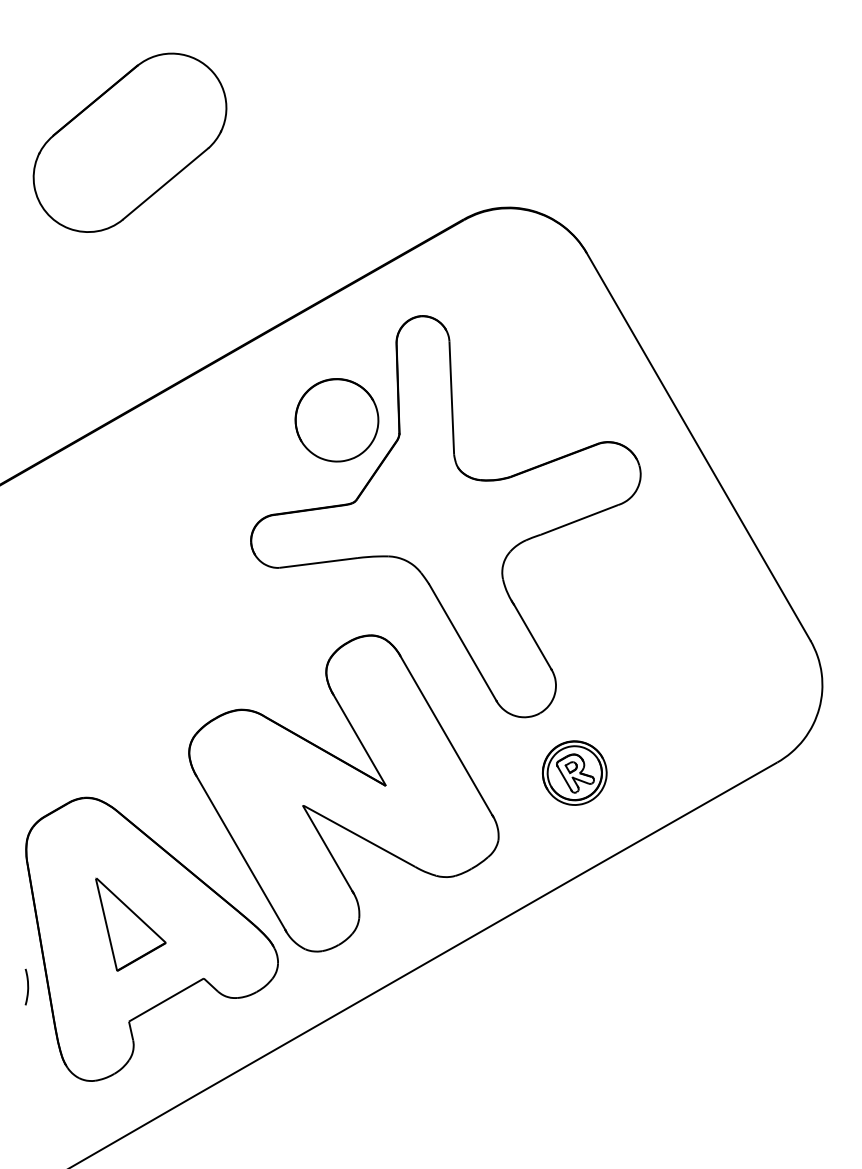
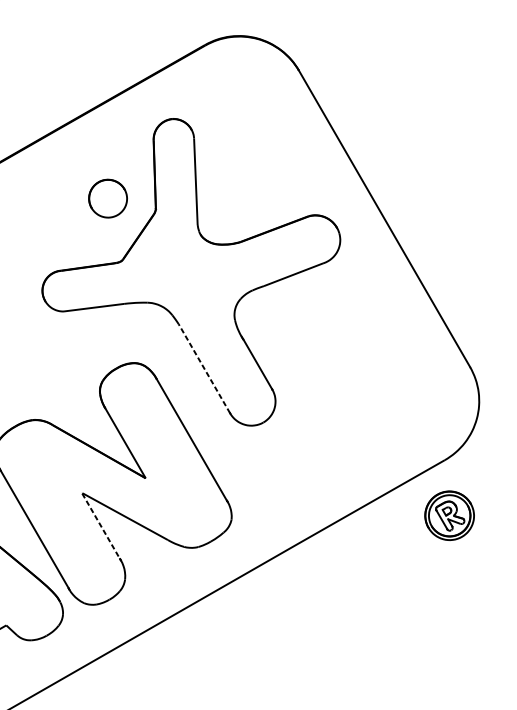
part: (336, 420) -> (107, 198), size x0.6
line: (462, 642) -> (204, 368), solid -> dashed
part: (574, 772) -> (449, 515), moved
line: (327, 849) -> (100, 526), solid -> dashed

